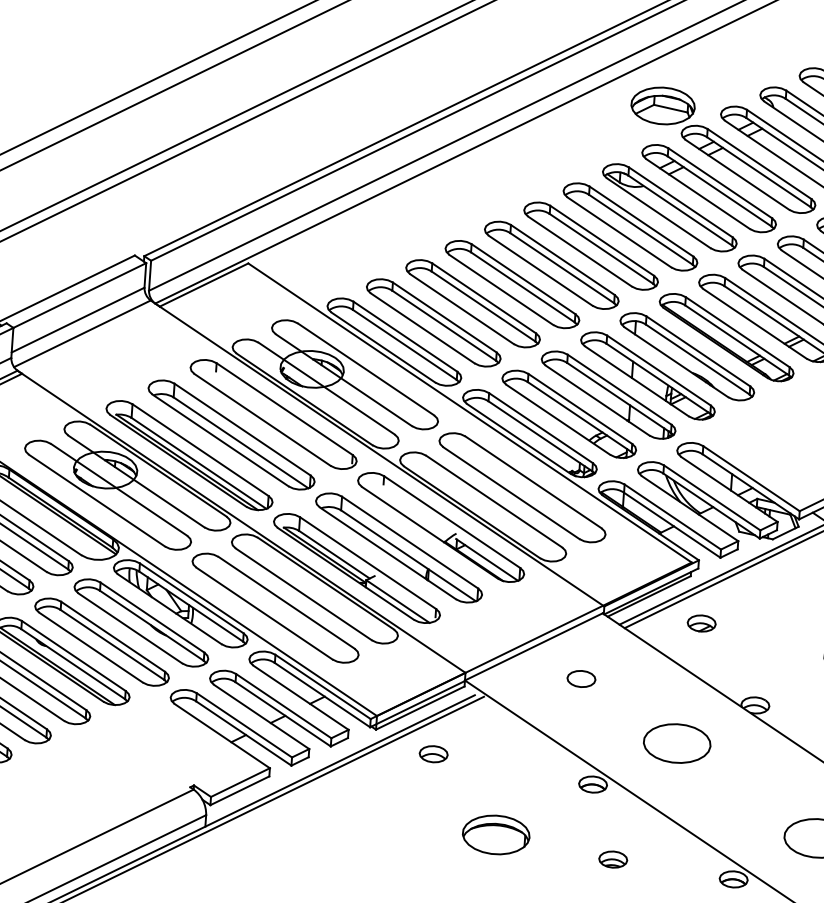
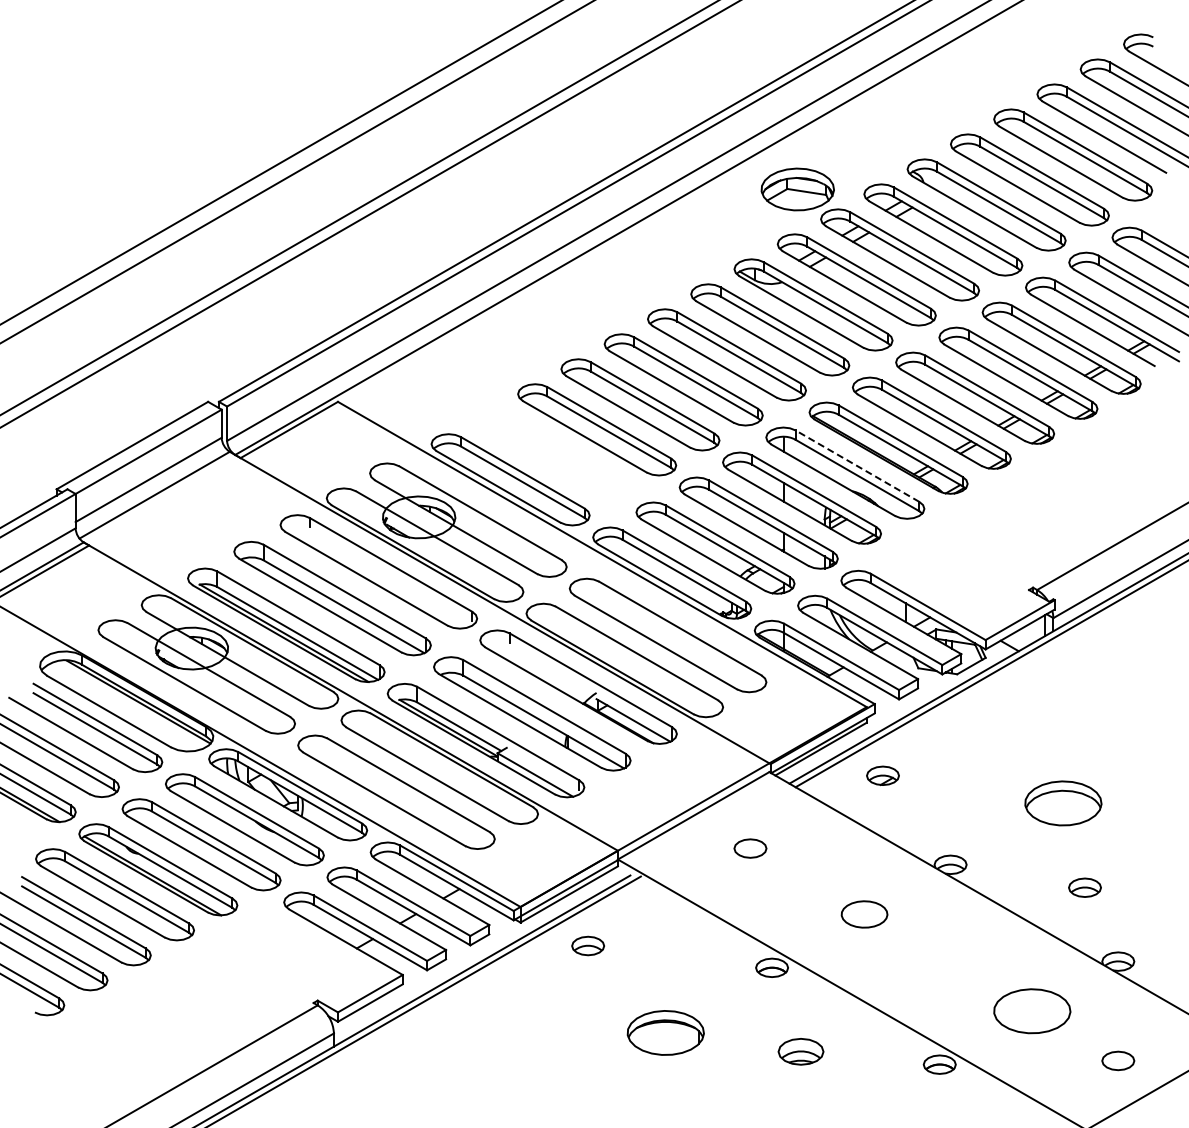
part: (433, 322) -> (553, 454), removed
line: (698, 350) -> (857, 465), solid -> dashed
part: (677, 743) -> (864, 914), size x0.6
part: (612, 859) -> (800, 1051), size x1.4

